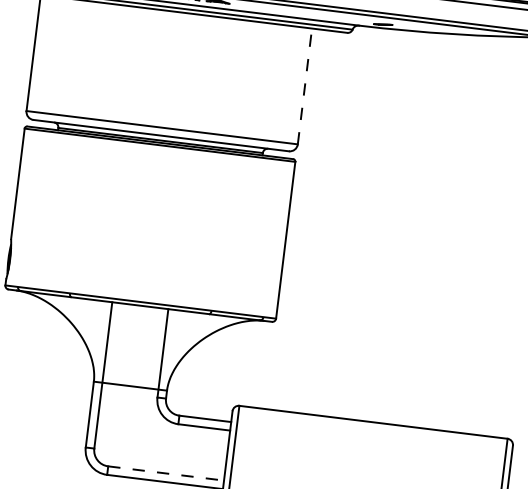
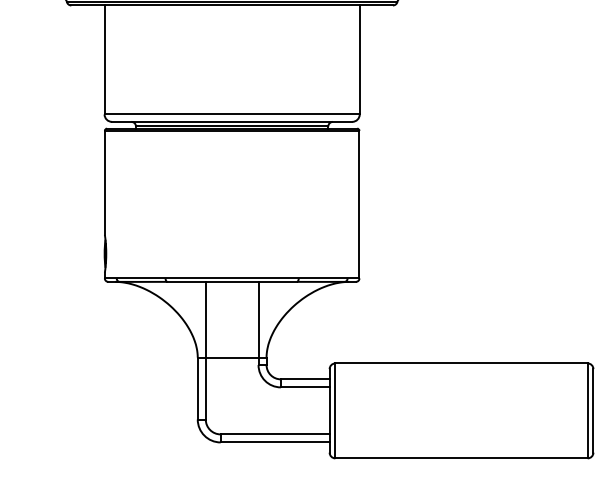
line: (304, 85) -> (359, 59), dashed -> solid
line: (166, 473) -> (275, 434), dashed -> solid

